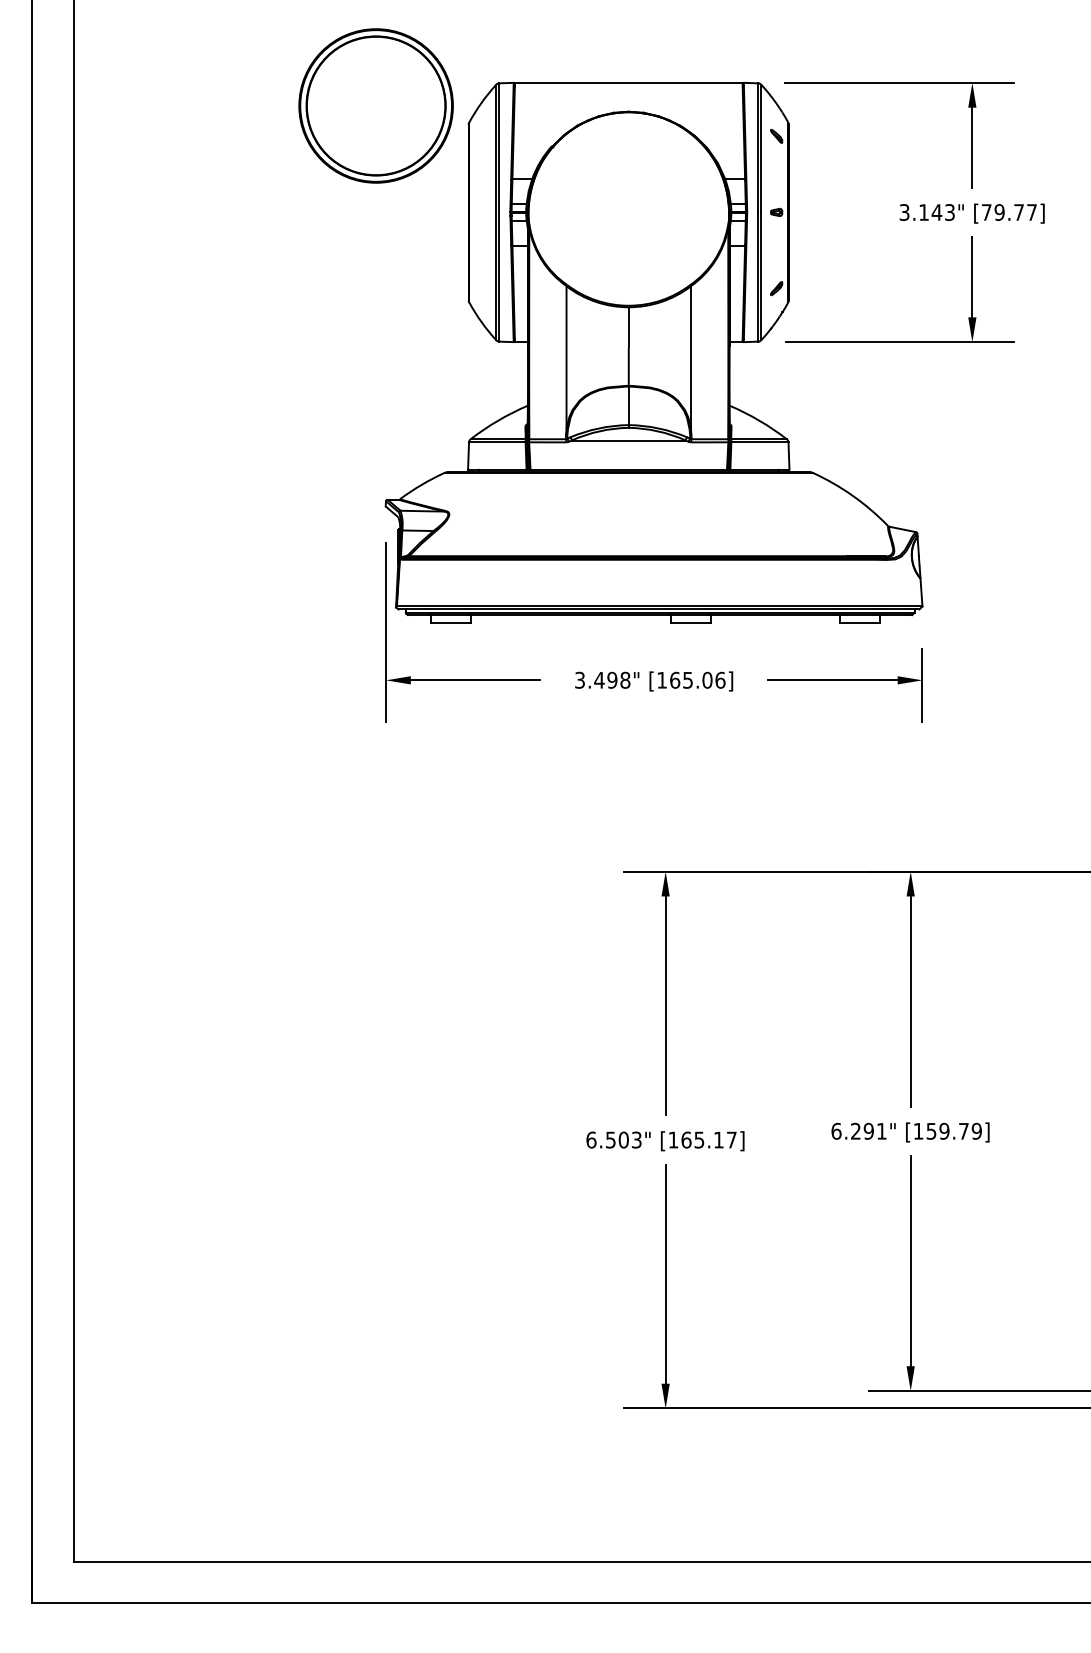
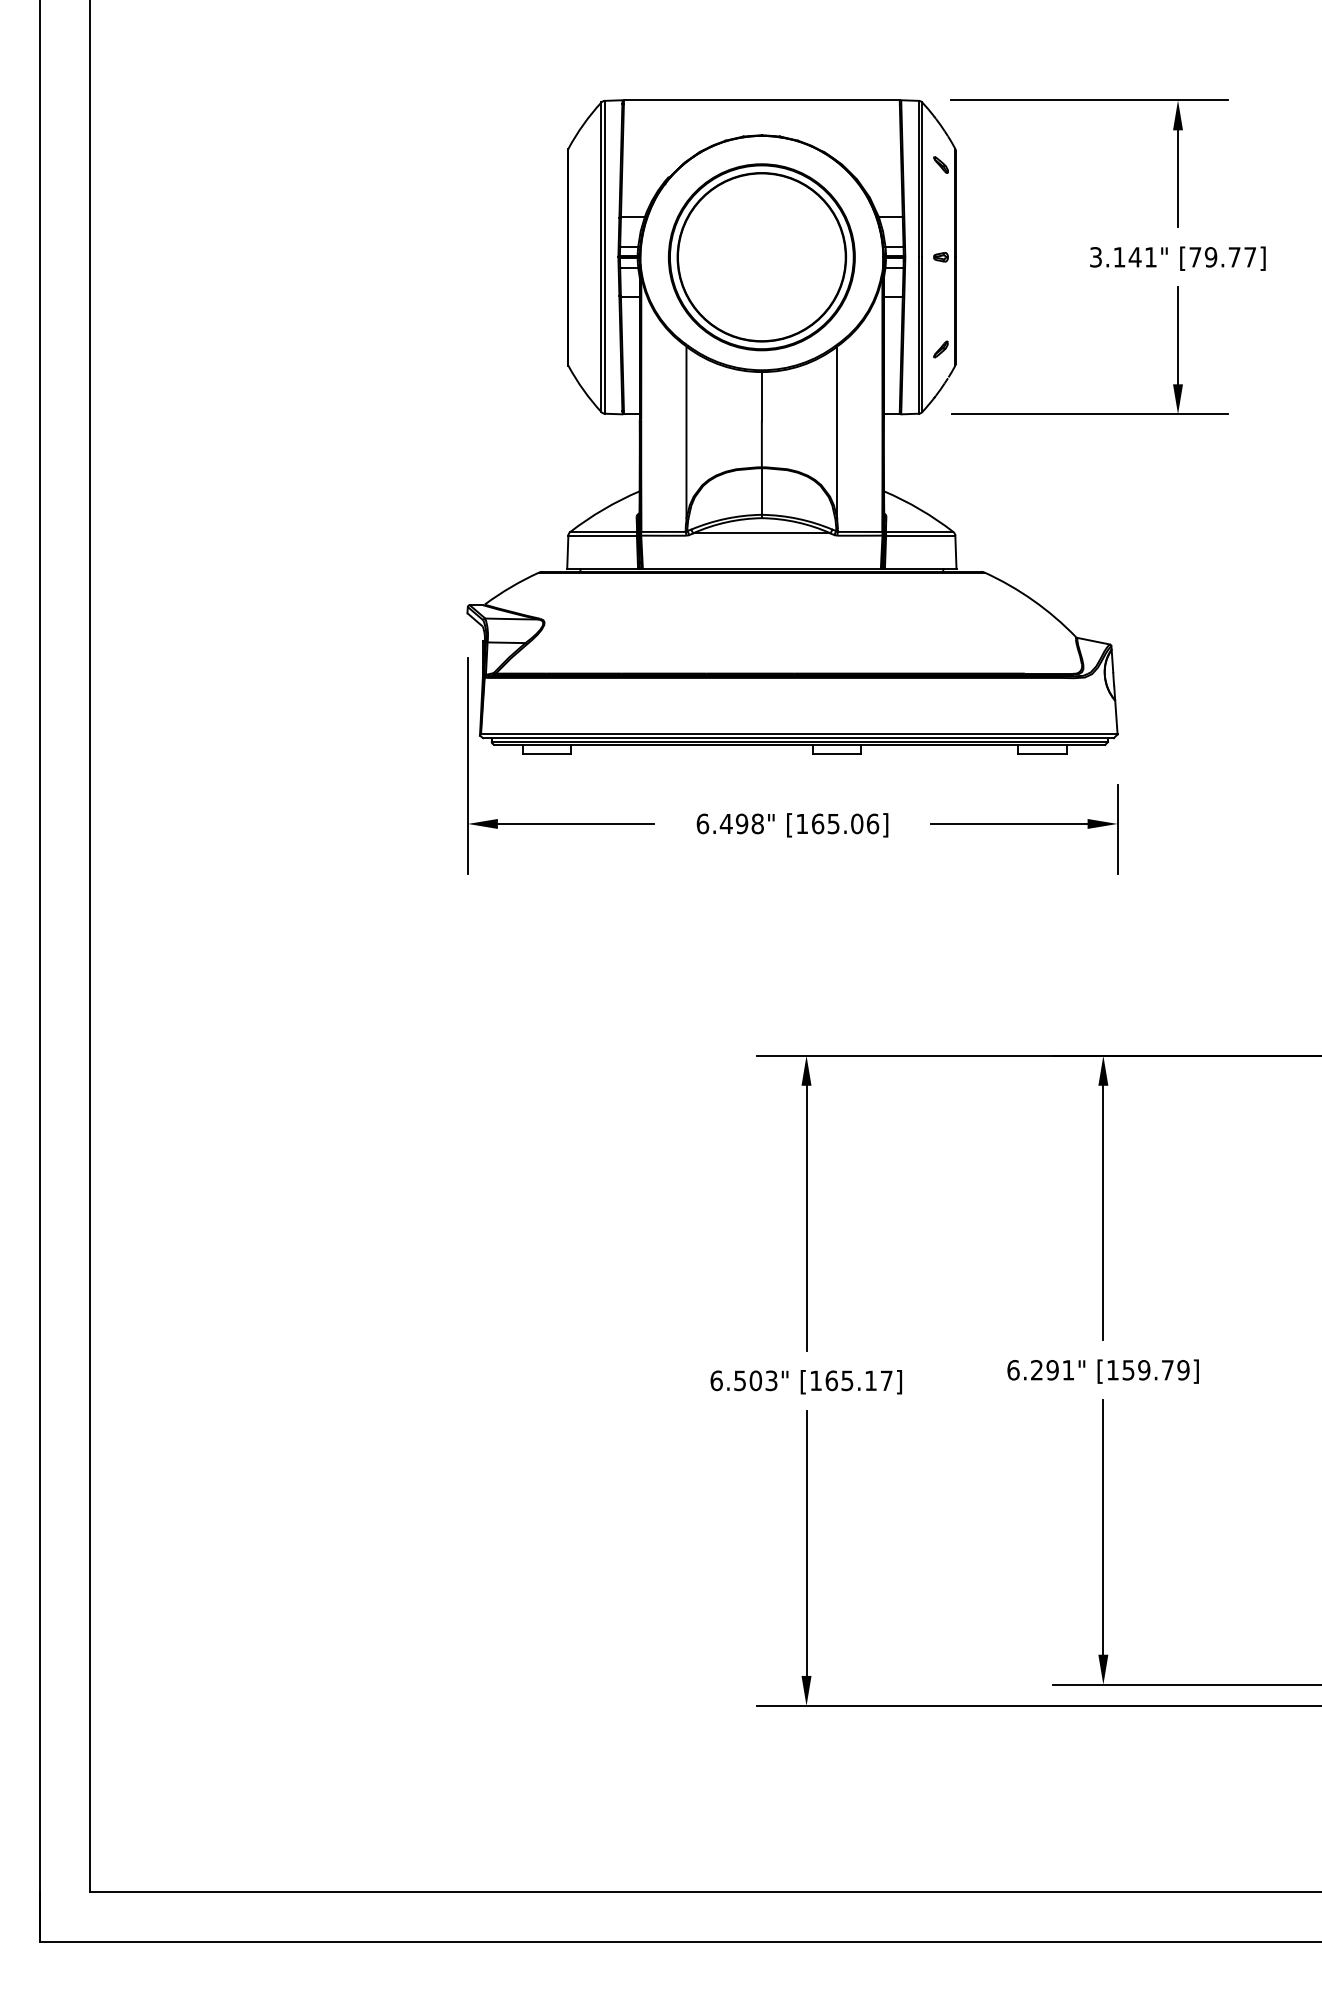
part: (375, 106) -> (761, 257), moved
text: (949, 212) -> (1150, 257), 3.143" -> 3.141"
text: (579, 679) -> (702, 823), 3.498" -> 6.498"

